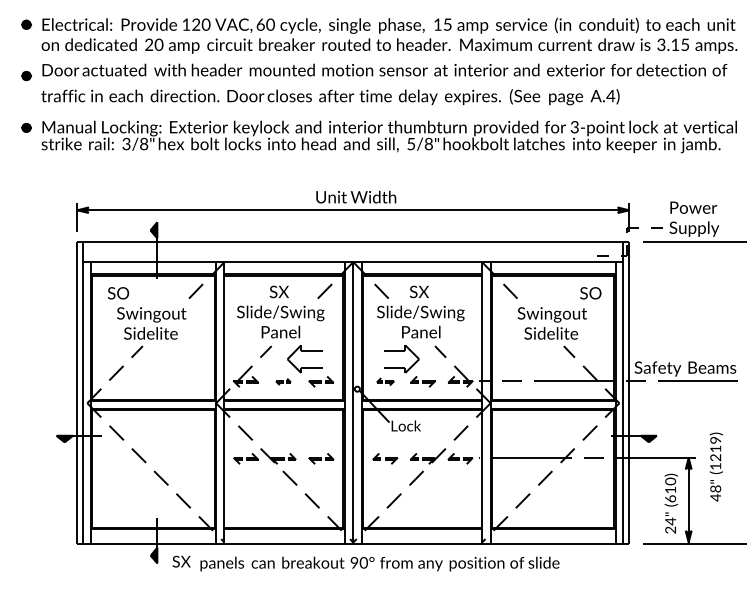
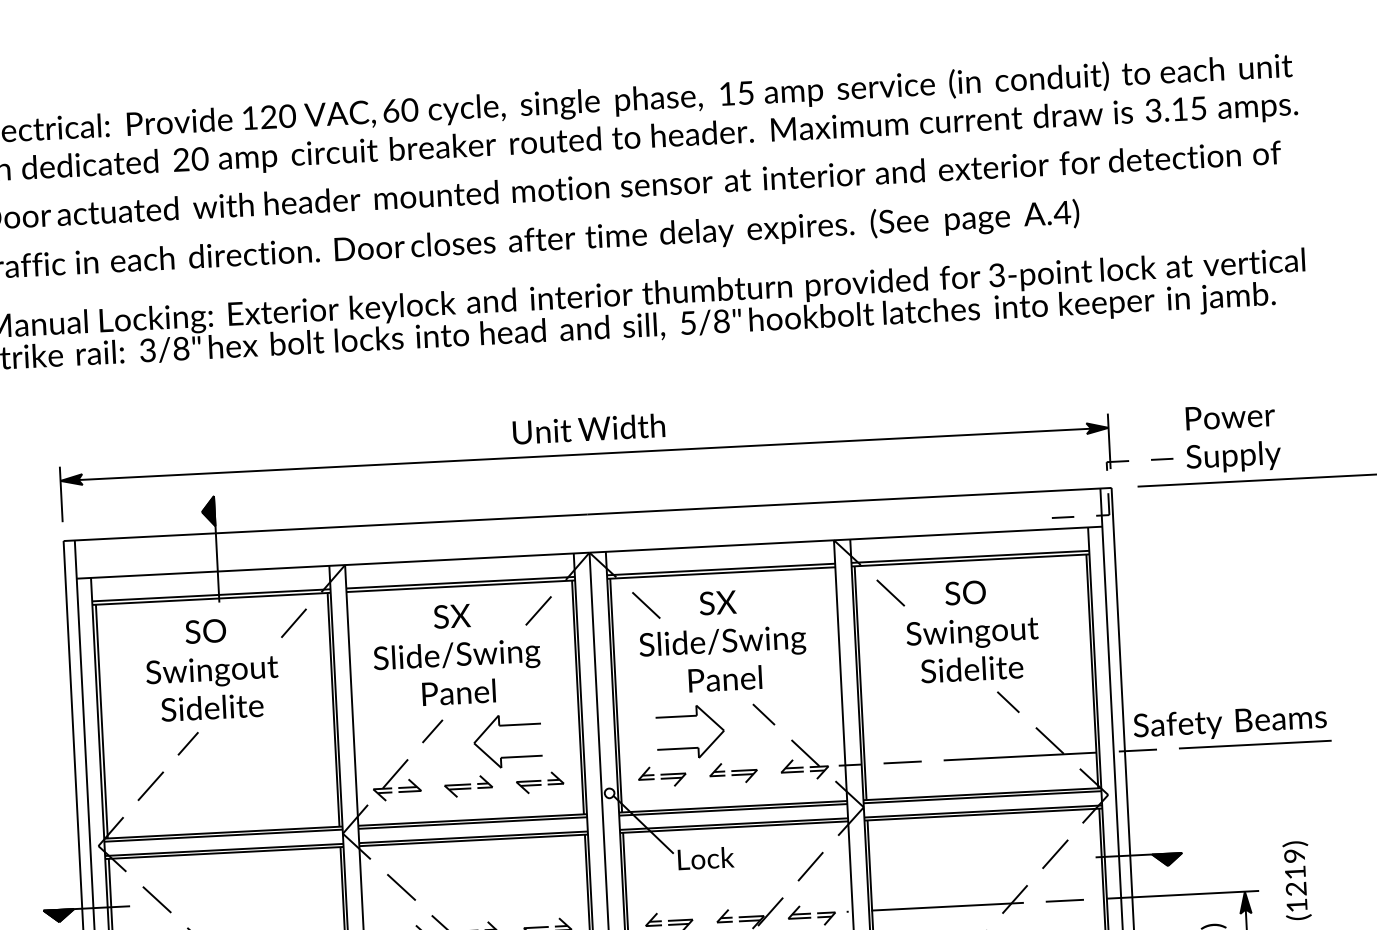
text: (118, 293) -> (205, 631), moved
text: (590, 293) -> (964, 593), moved
part: (283, 381) -> (468, 785), size x1.67
part: (385, 381) -> (662, 776), size x1.43

